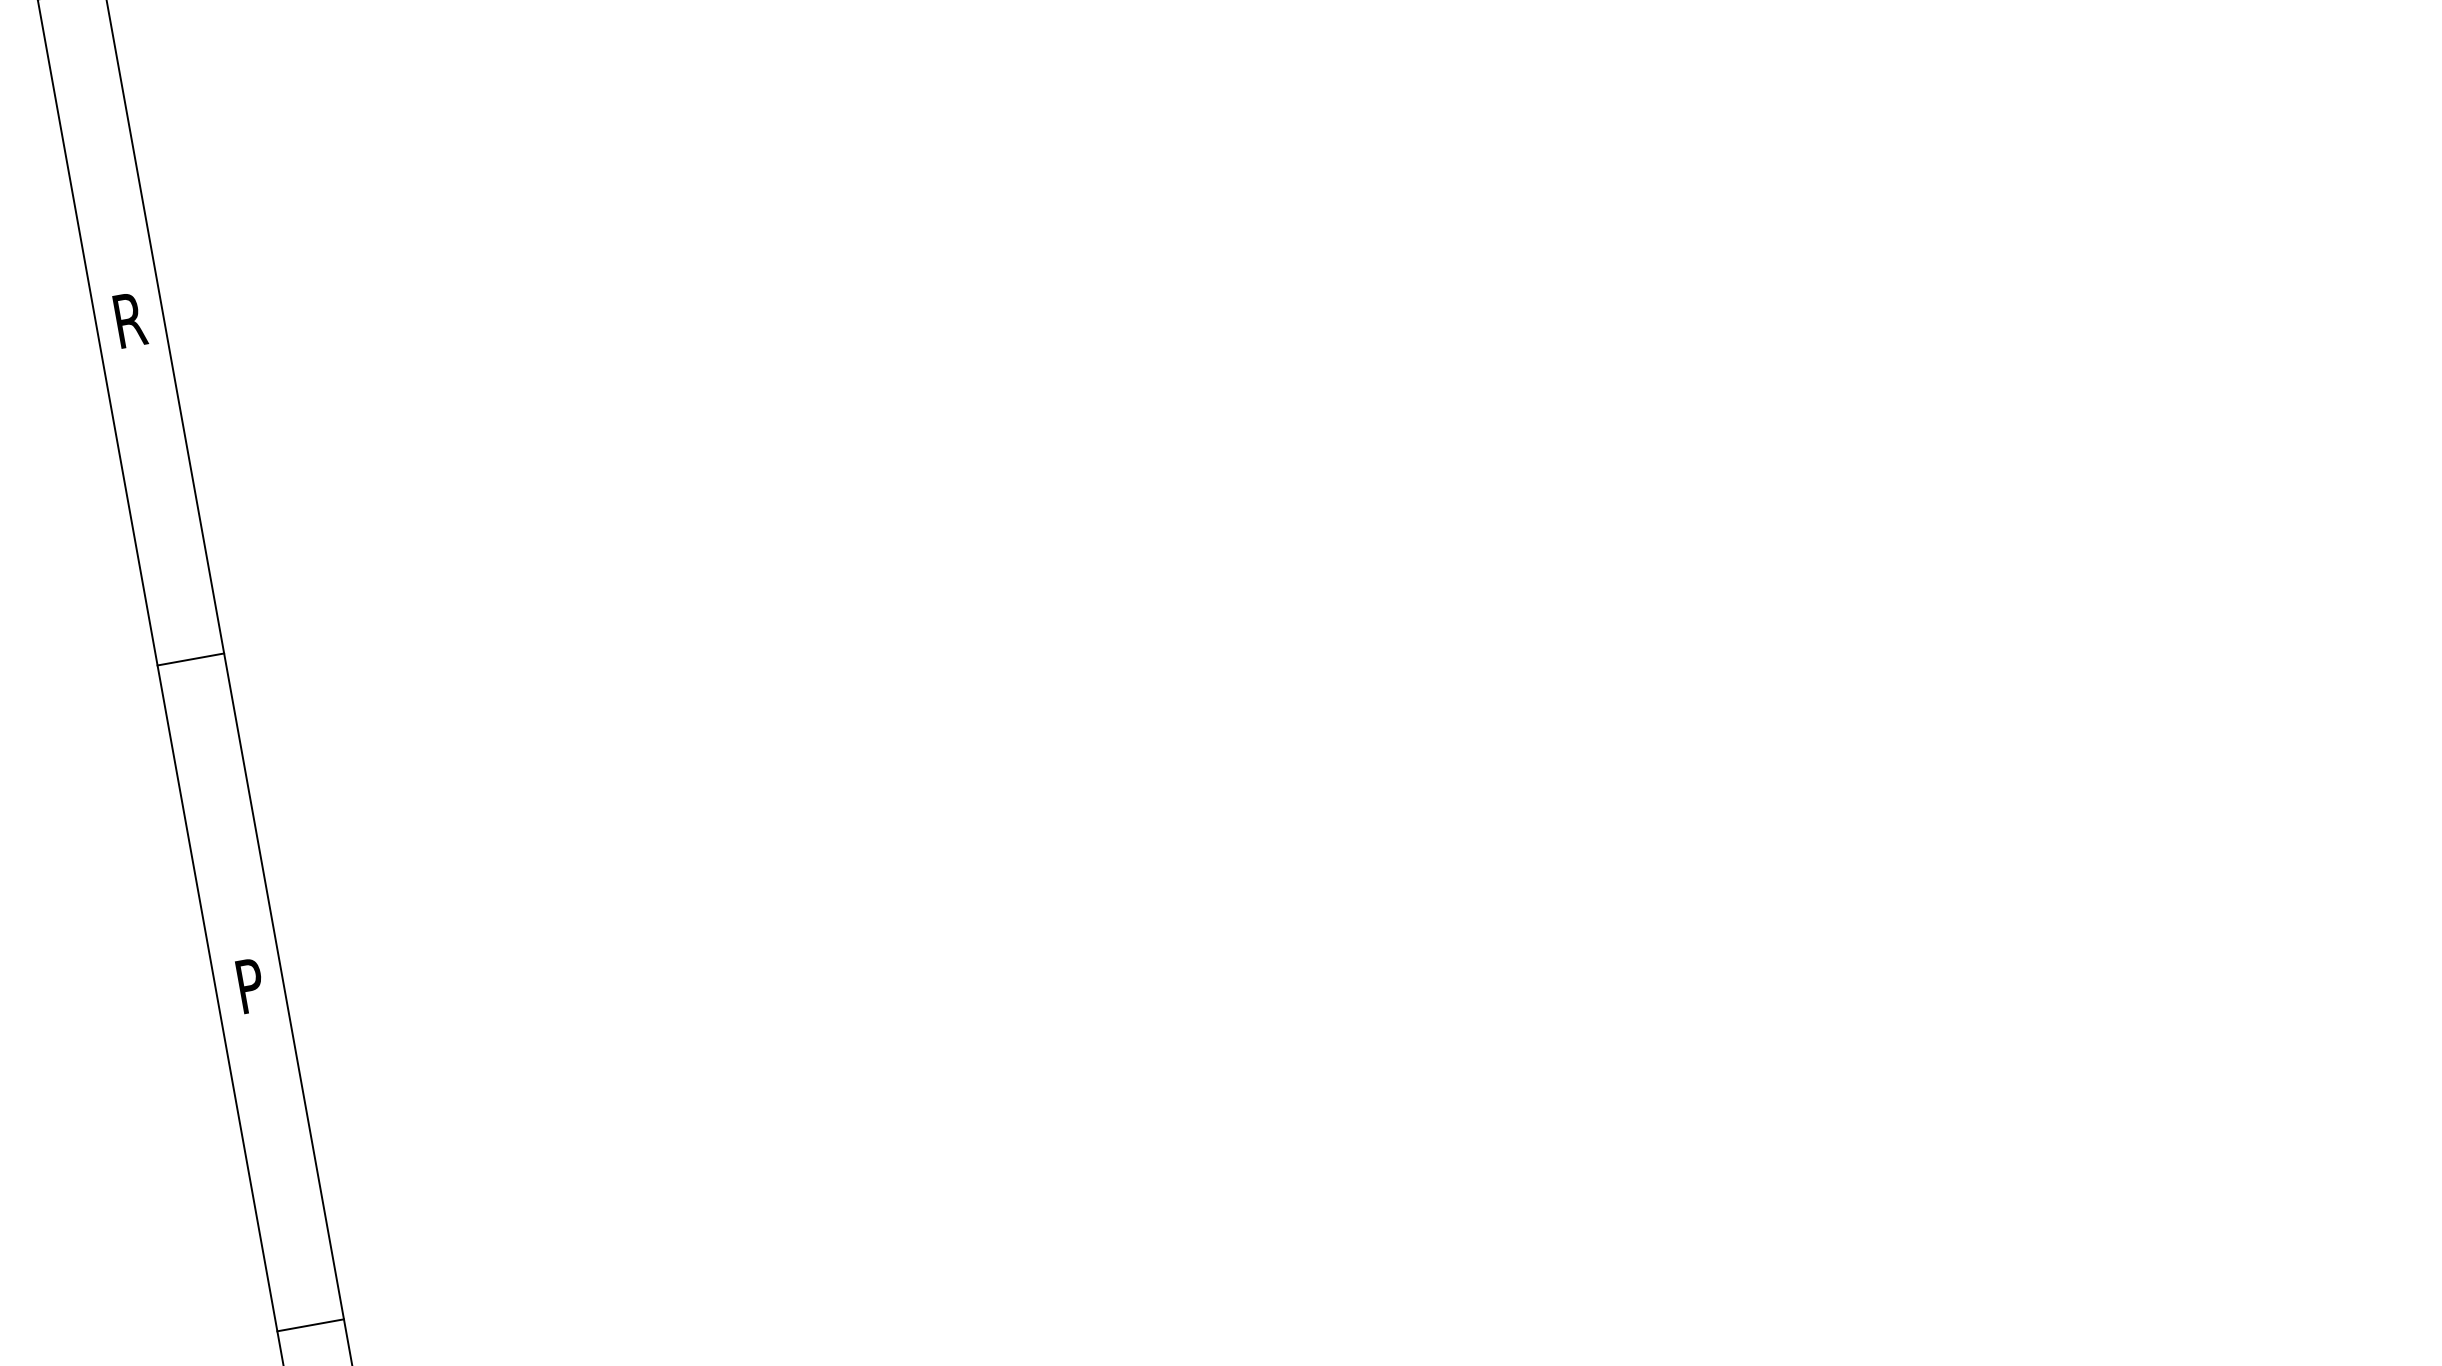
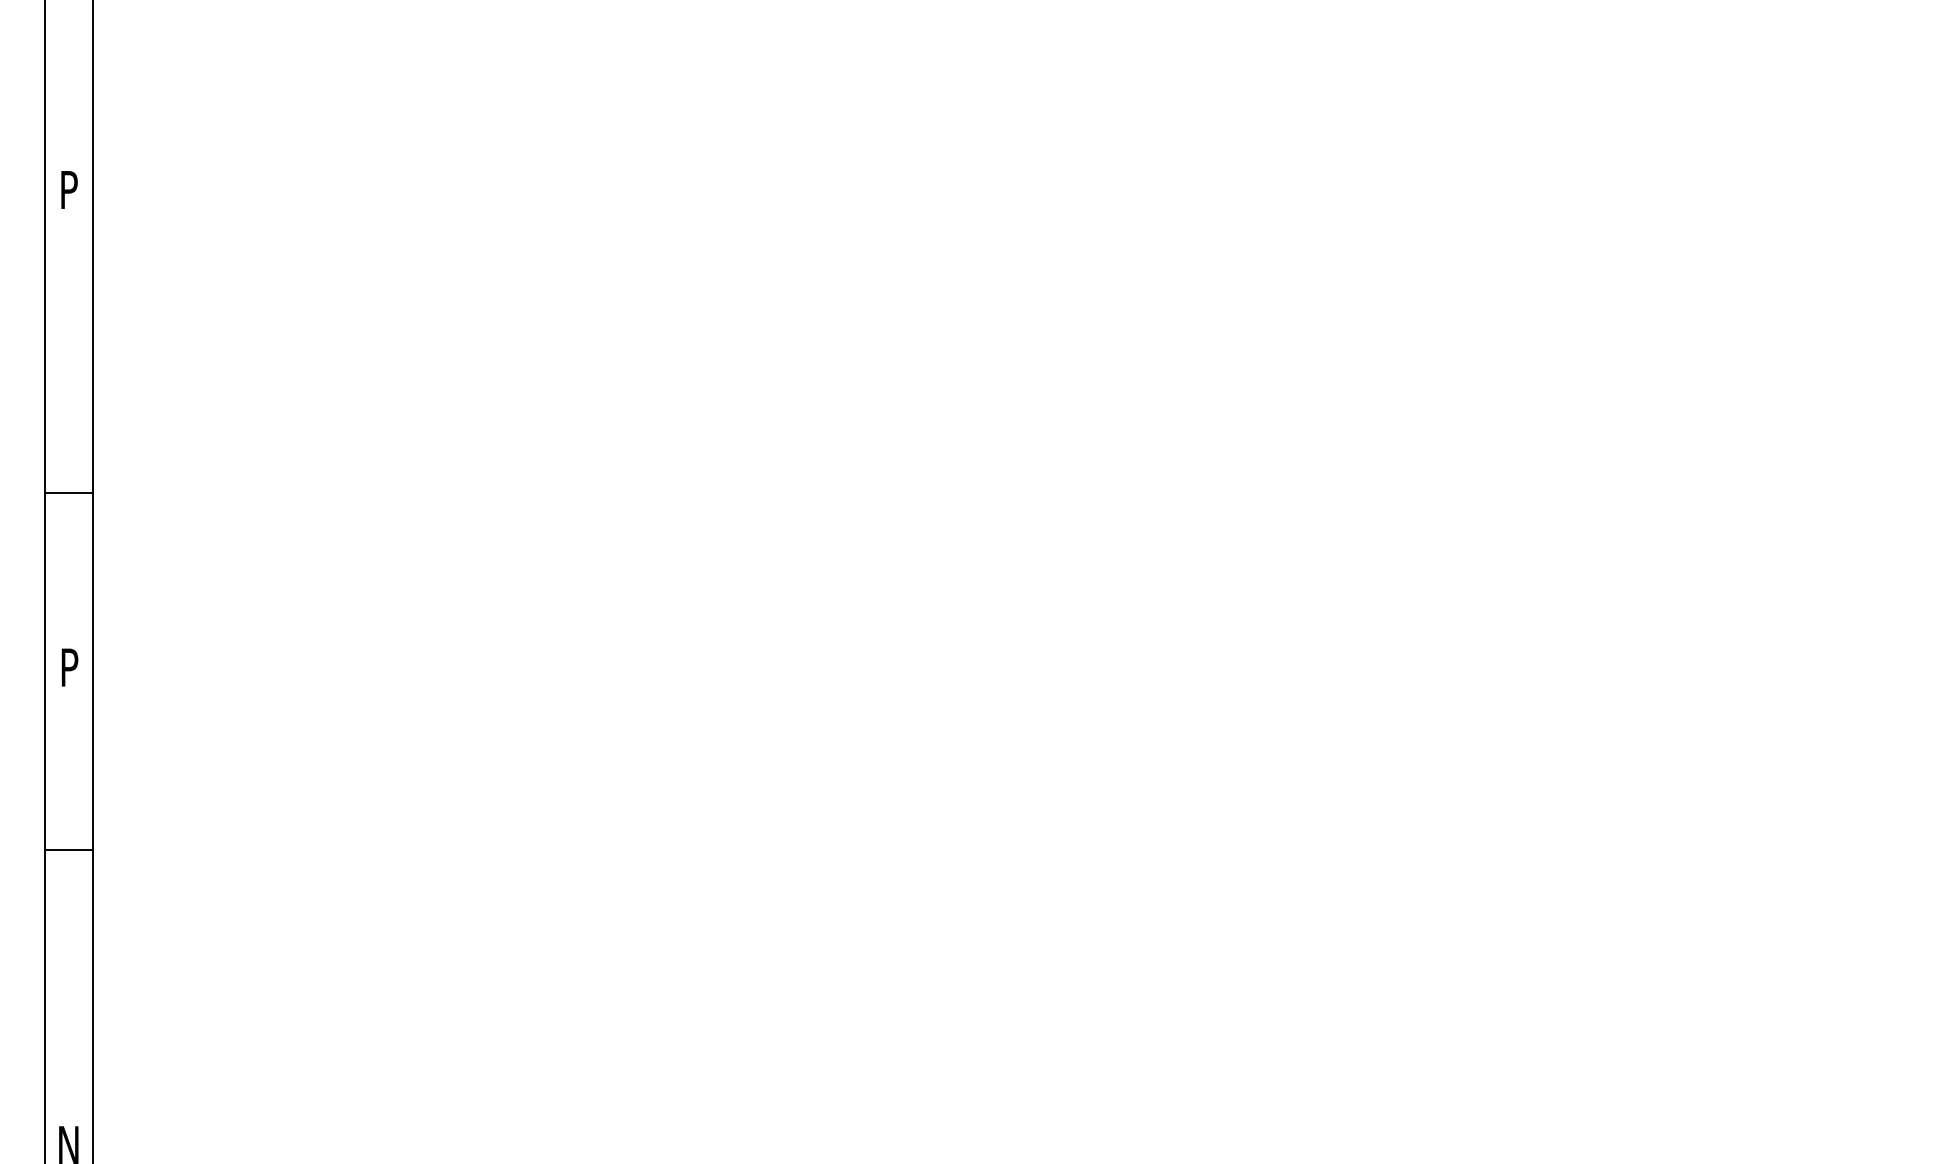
text: (130, 319) -> (69, 189), R -> P
line: (190, 659) -> (68, 493), moved
line: (309, 1324) -> (68, 849), moved

